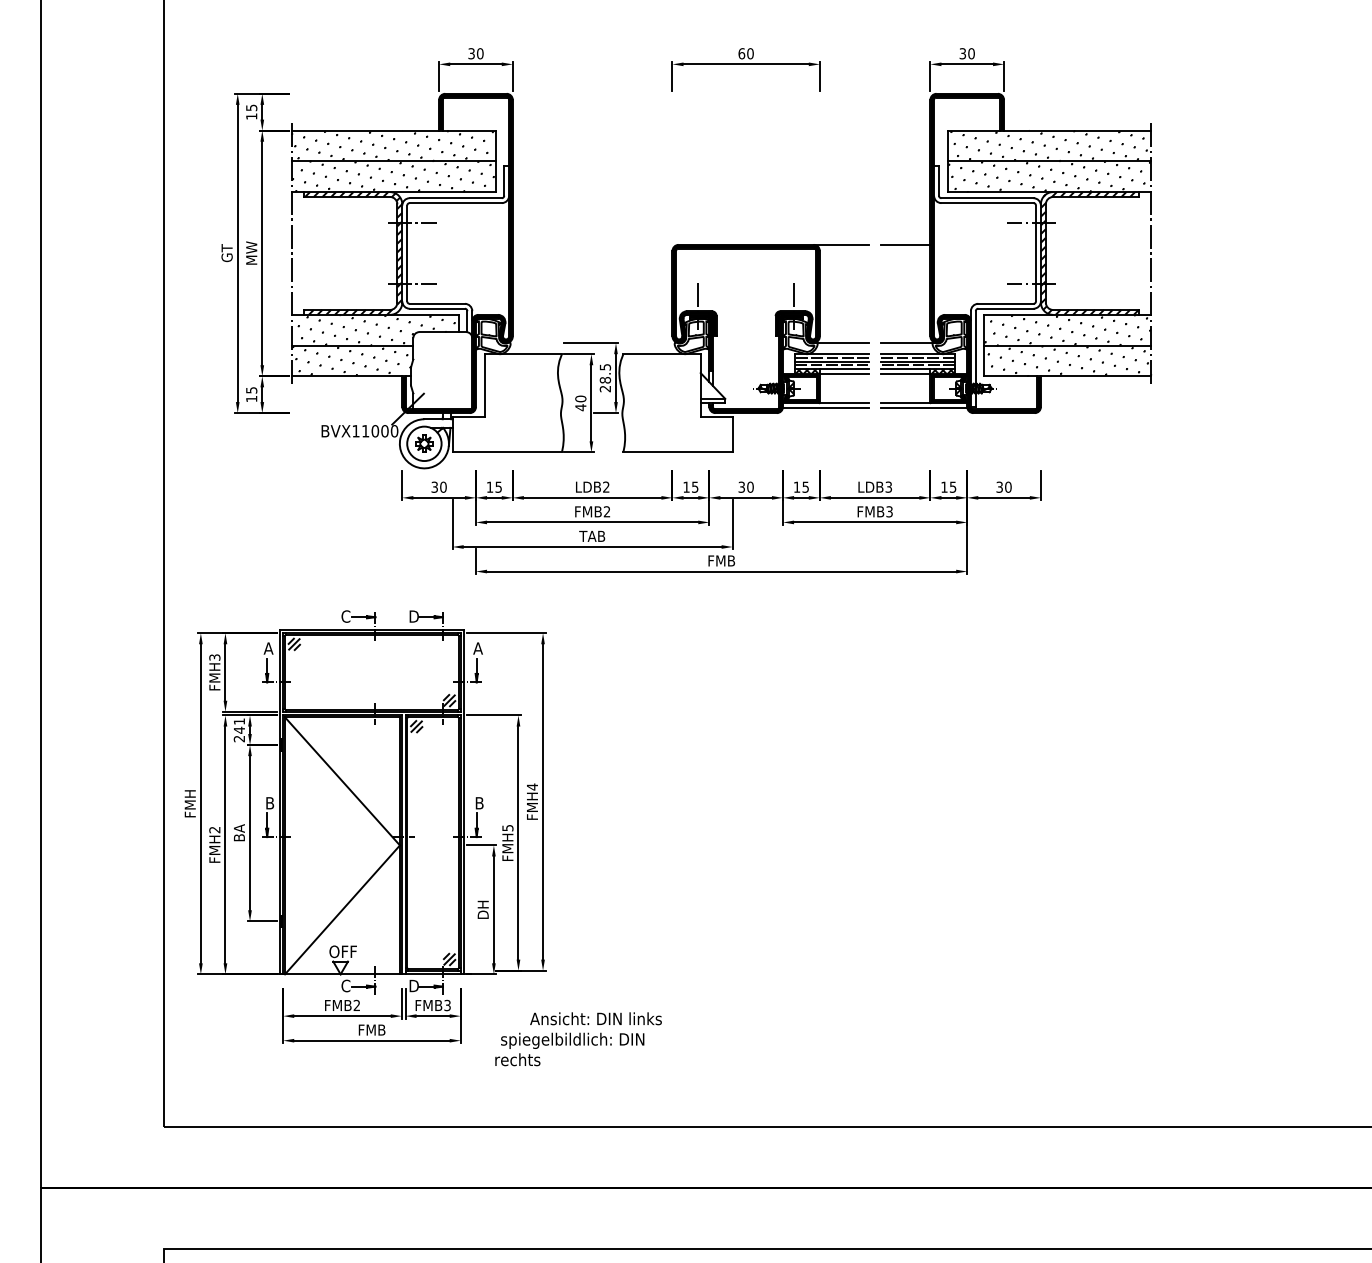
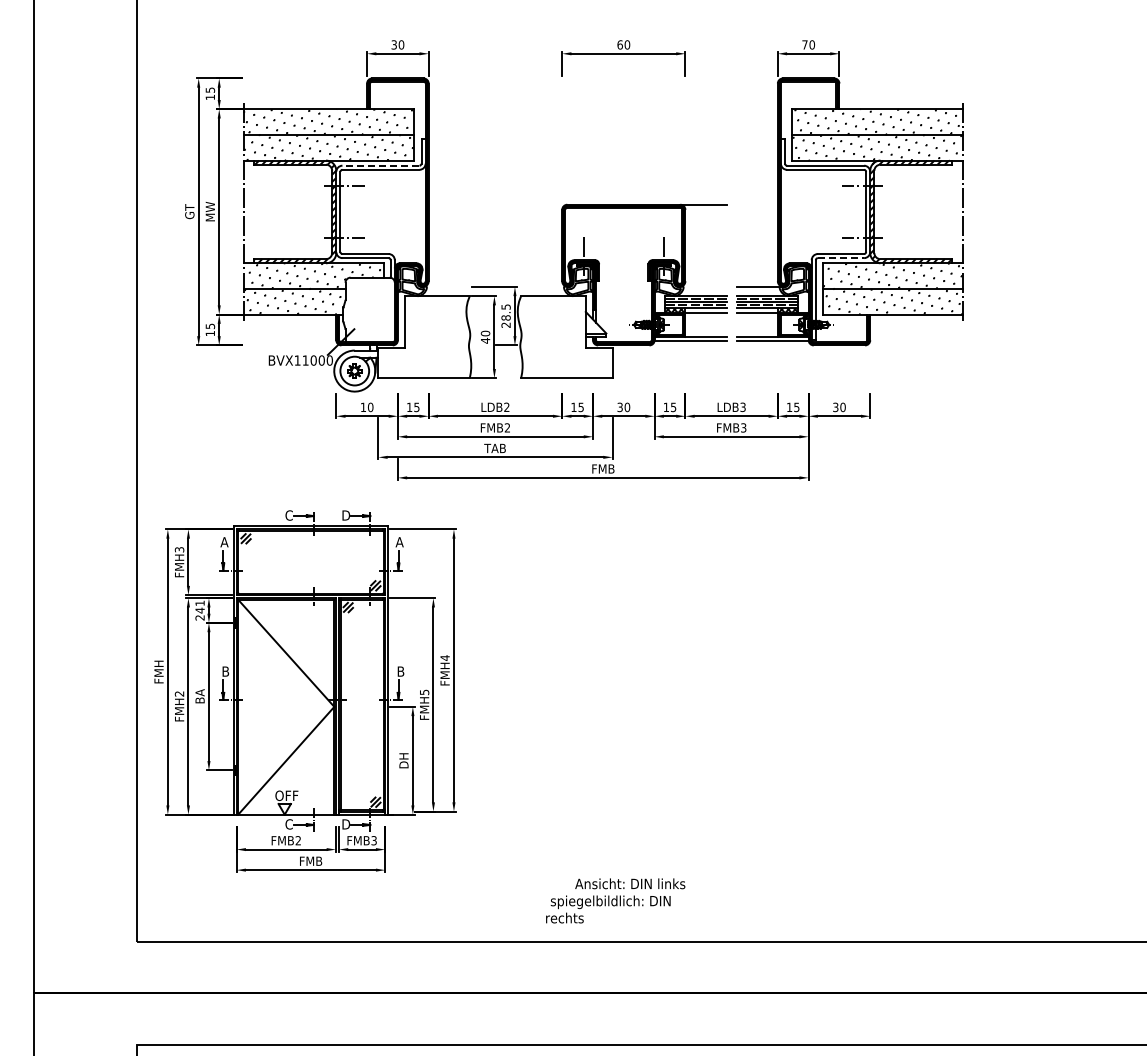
text: (962, 53) -> (804, 44), 30 -> 70
line: (455, 197) -> (380, 165), solid -> dashed
line: (904, 244) -> (756, 204), removed
line: (1006, 309) -> (841, 258), solid -> dashed
line: (841, 342) -> (703, 286), removed
text: (434, 487) -> (363, 407), 30 -> 10
text: (578, 1038) -> (615, 900), moved

